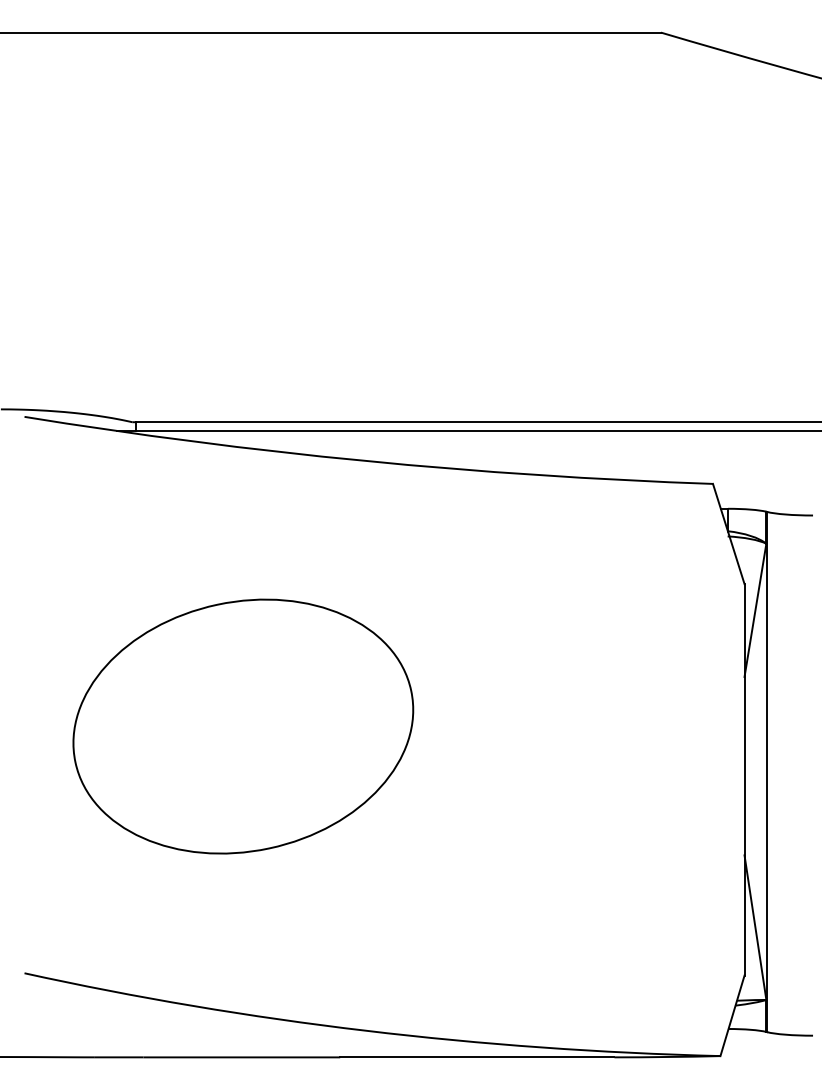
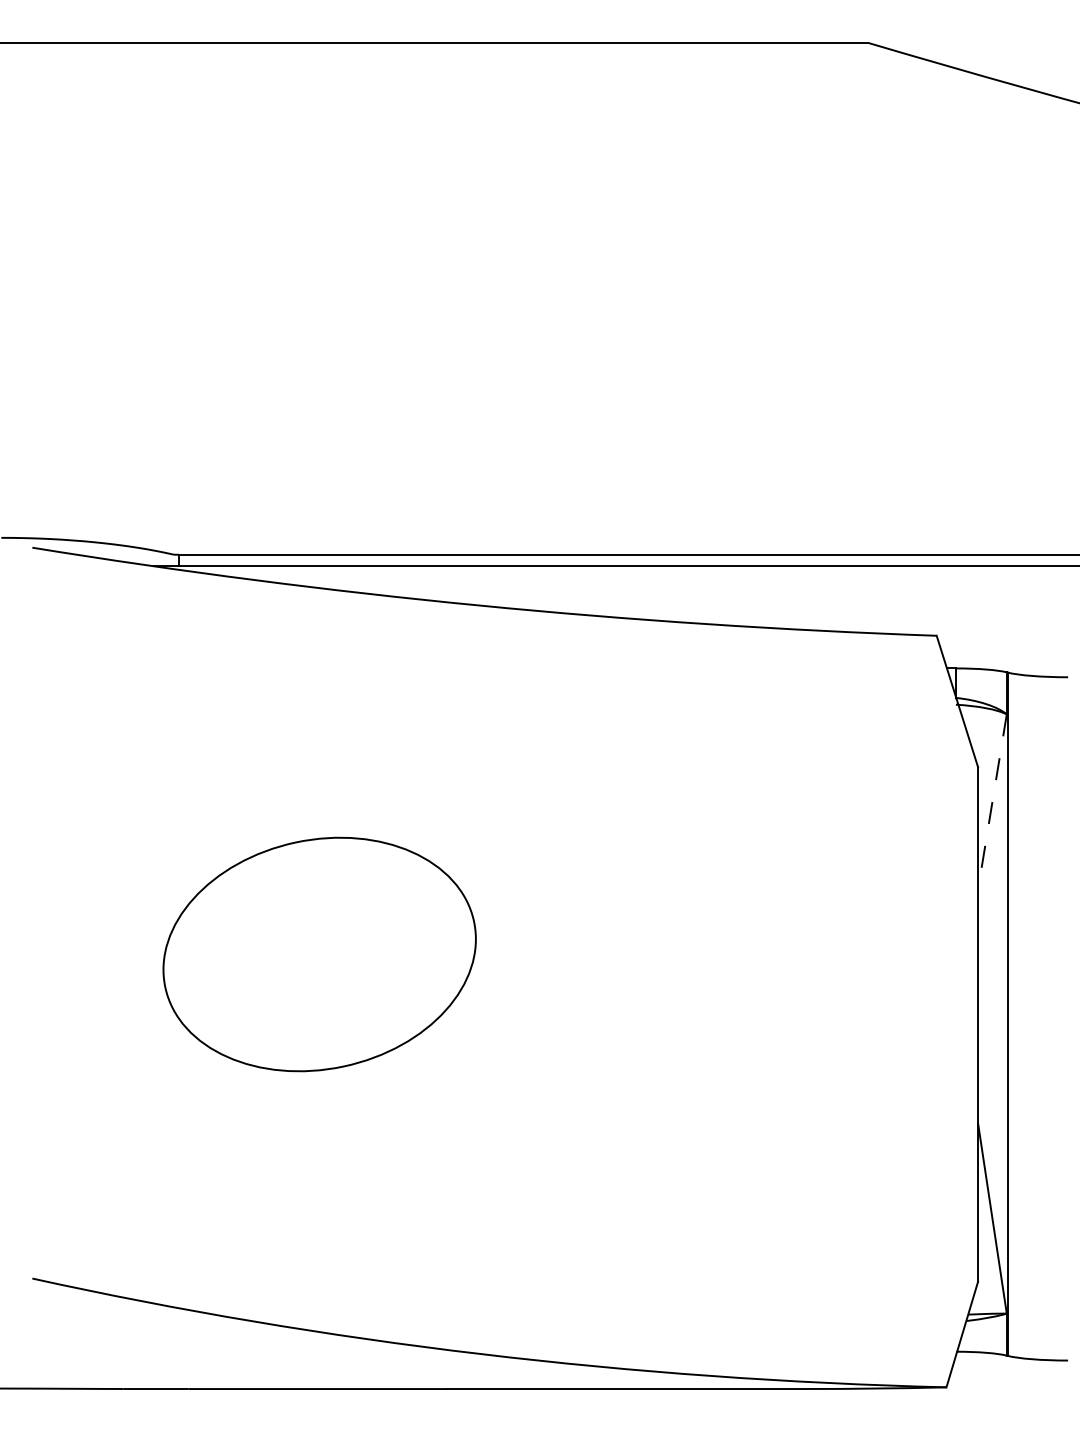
line: (755, 610) -> (992, 801), solid -> dashed
part: (243, 726) -> (319, 954), size x0.7

